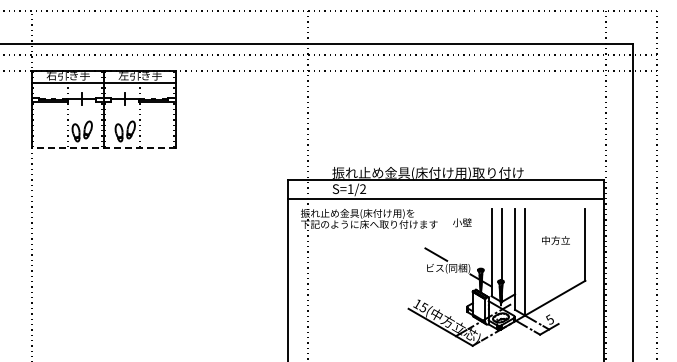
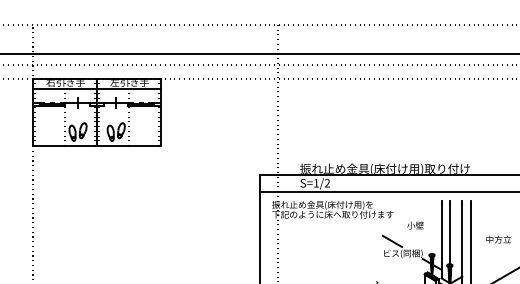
line: (103, 147) -> (96, 146), dashed -> solid
text: (462, 222) -> (415, 225), moved
text: (555, 240) -> (498, 239), moved

